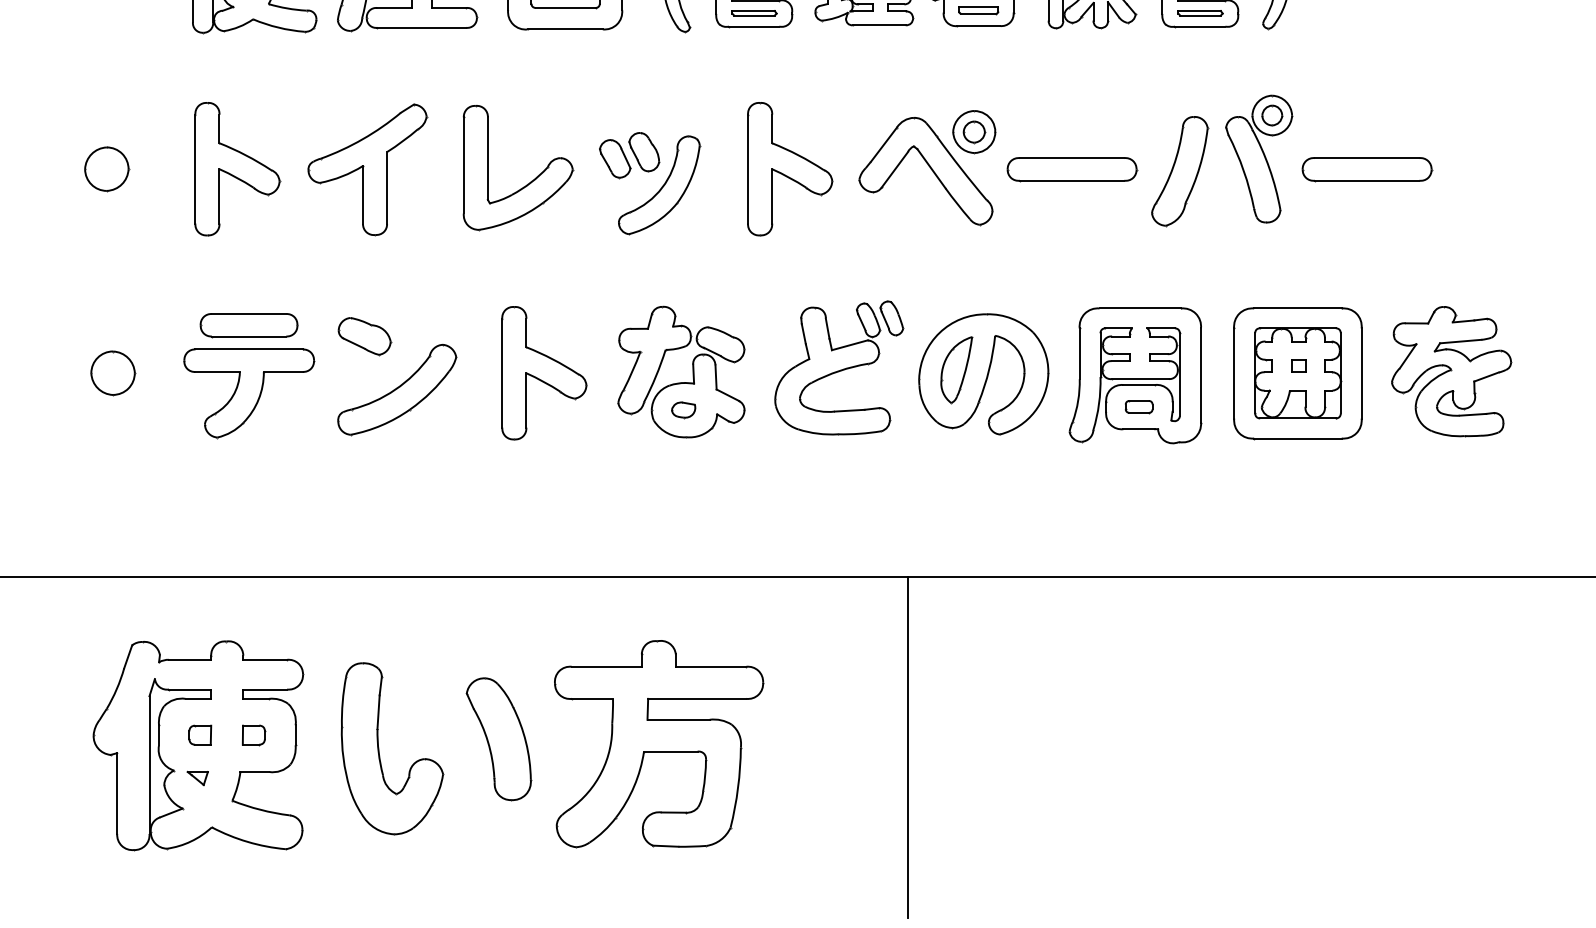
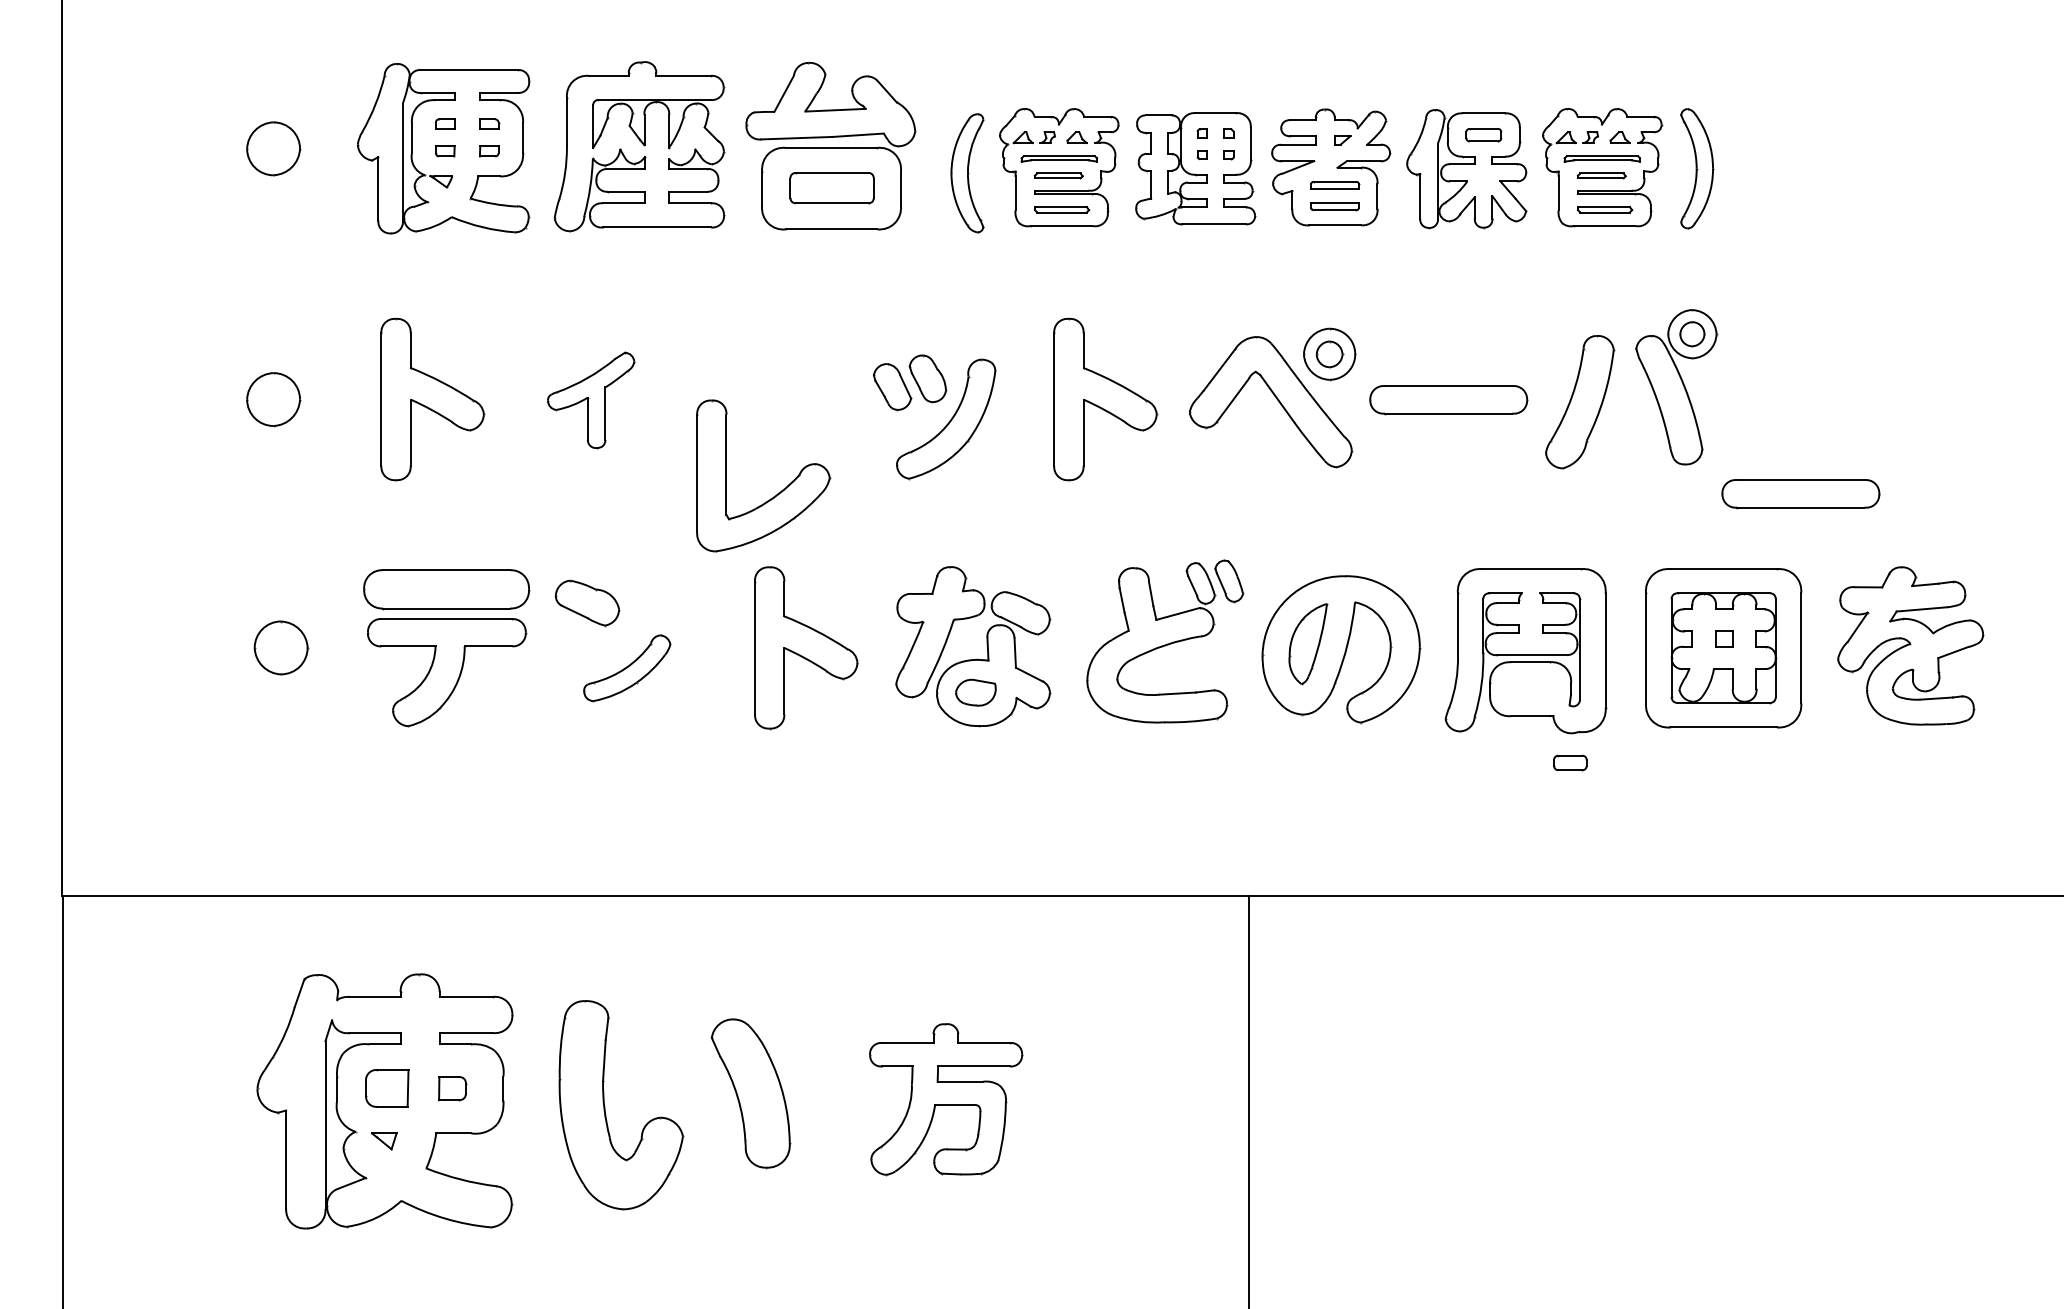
part: (367, 169) -> (591, 400), size x0.6
part: (1366, 169) -> (1800, 494), moved
part: (530, 181) -> (778, 492), moved
part: (248, 325) -> (446, 589), size x1.4
part: (397, 390) -> (627, 668), size x0.6
part: (1139, 406) -> (1570, 762), moved
part: (683, 409) -> (975, 692), size x1.4
part: (200, 735) -> (387, 1088), size x1.6
part: (659, 744) -> (946, 1099), size x0.6

